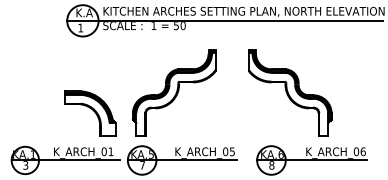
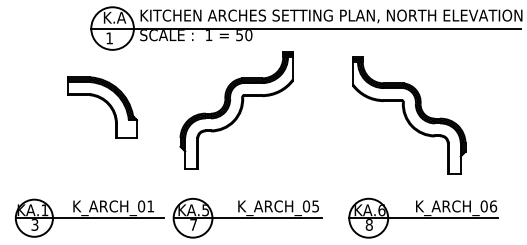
part: (174, 92) -> (236, 110), moved
part: (290, 92) -> (409, 115), moved
part: (90, 113) -> (102, 107), moved

